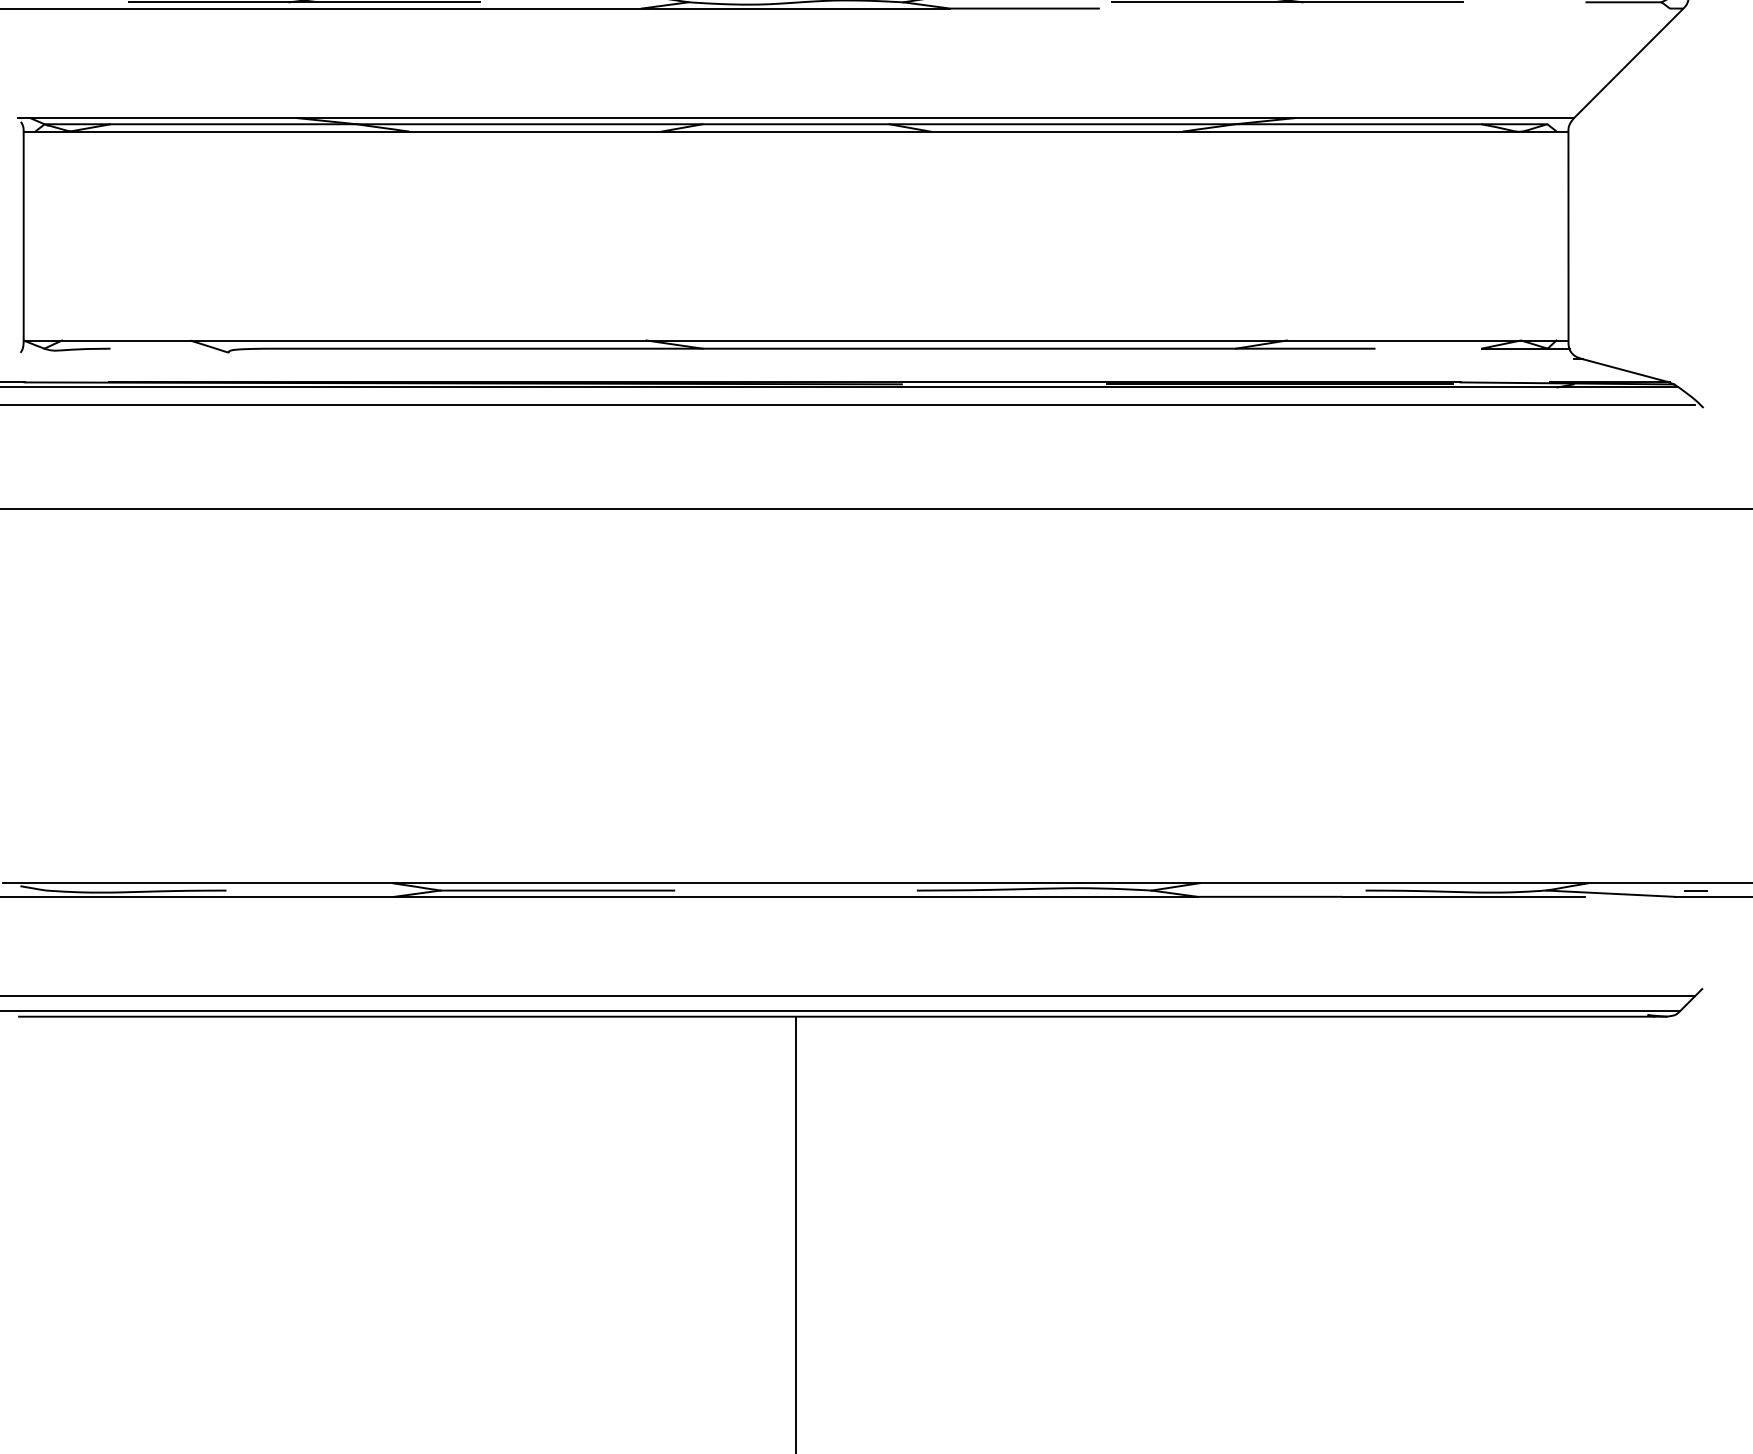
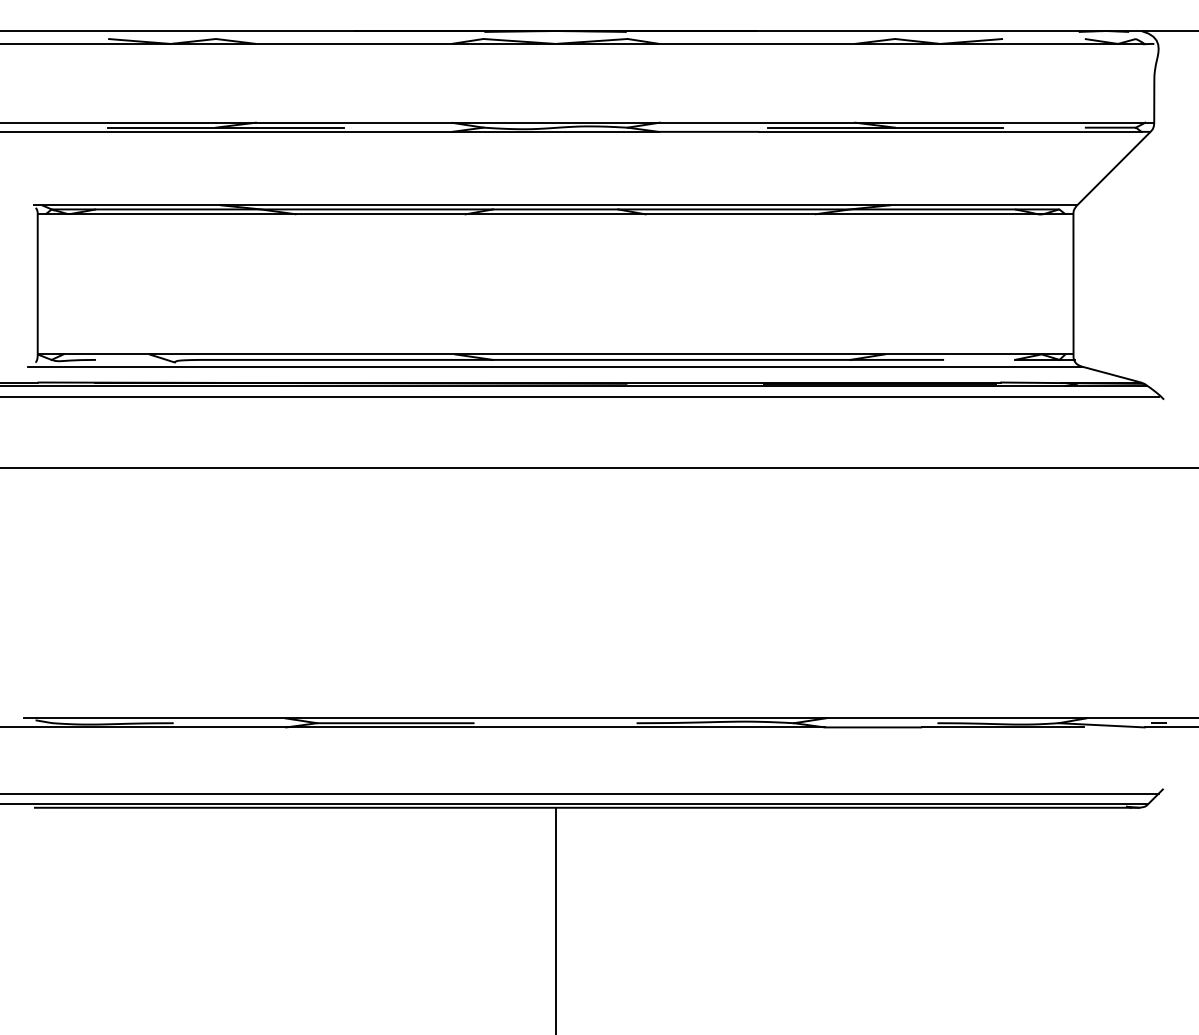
line: (1385, 8) -> (950, 131), added
line: (795, 358) -> (555, 366), added

